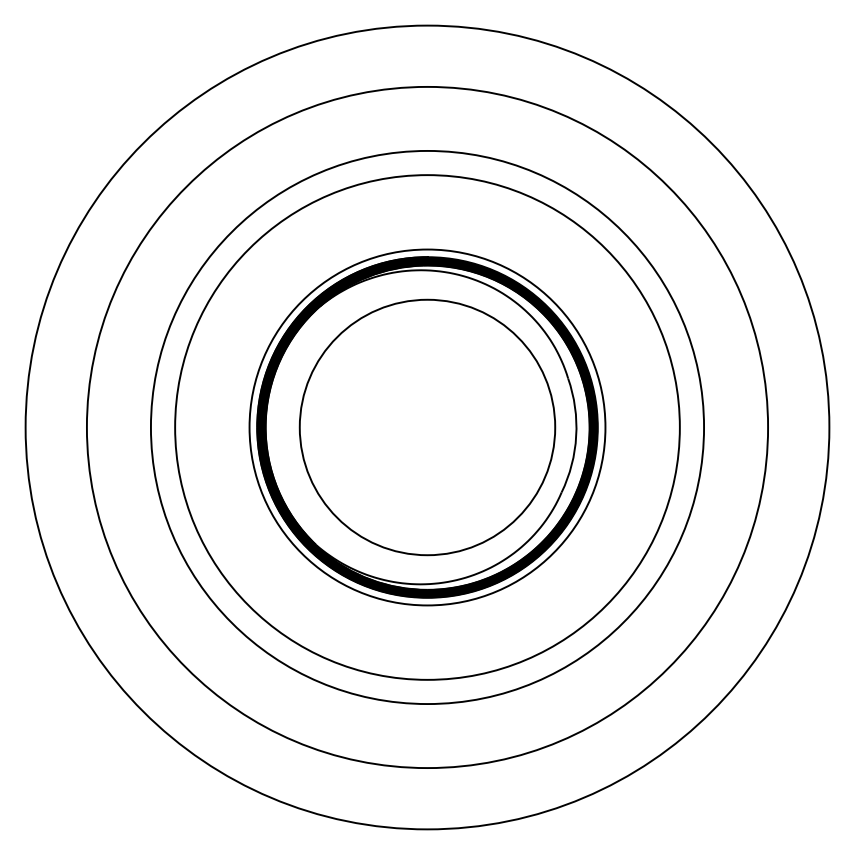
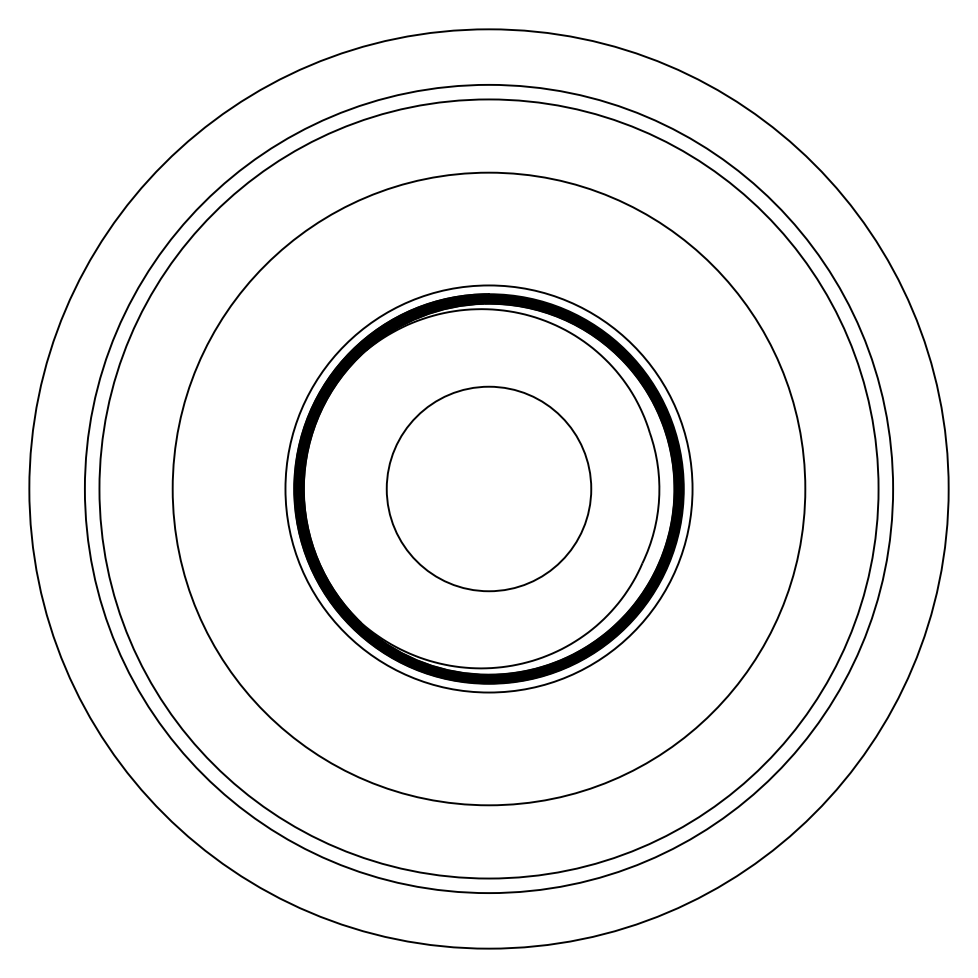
circle: (427, 427) -> (488, 488), size x0.7
circle: (427, 427) -> (488, 488), size x1.4

